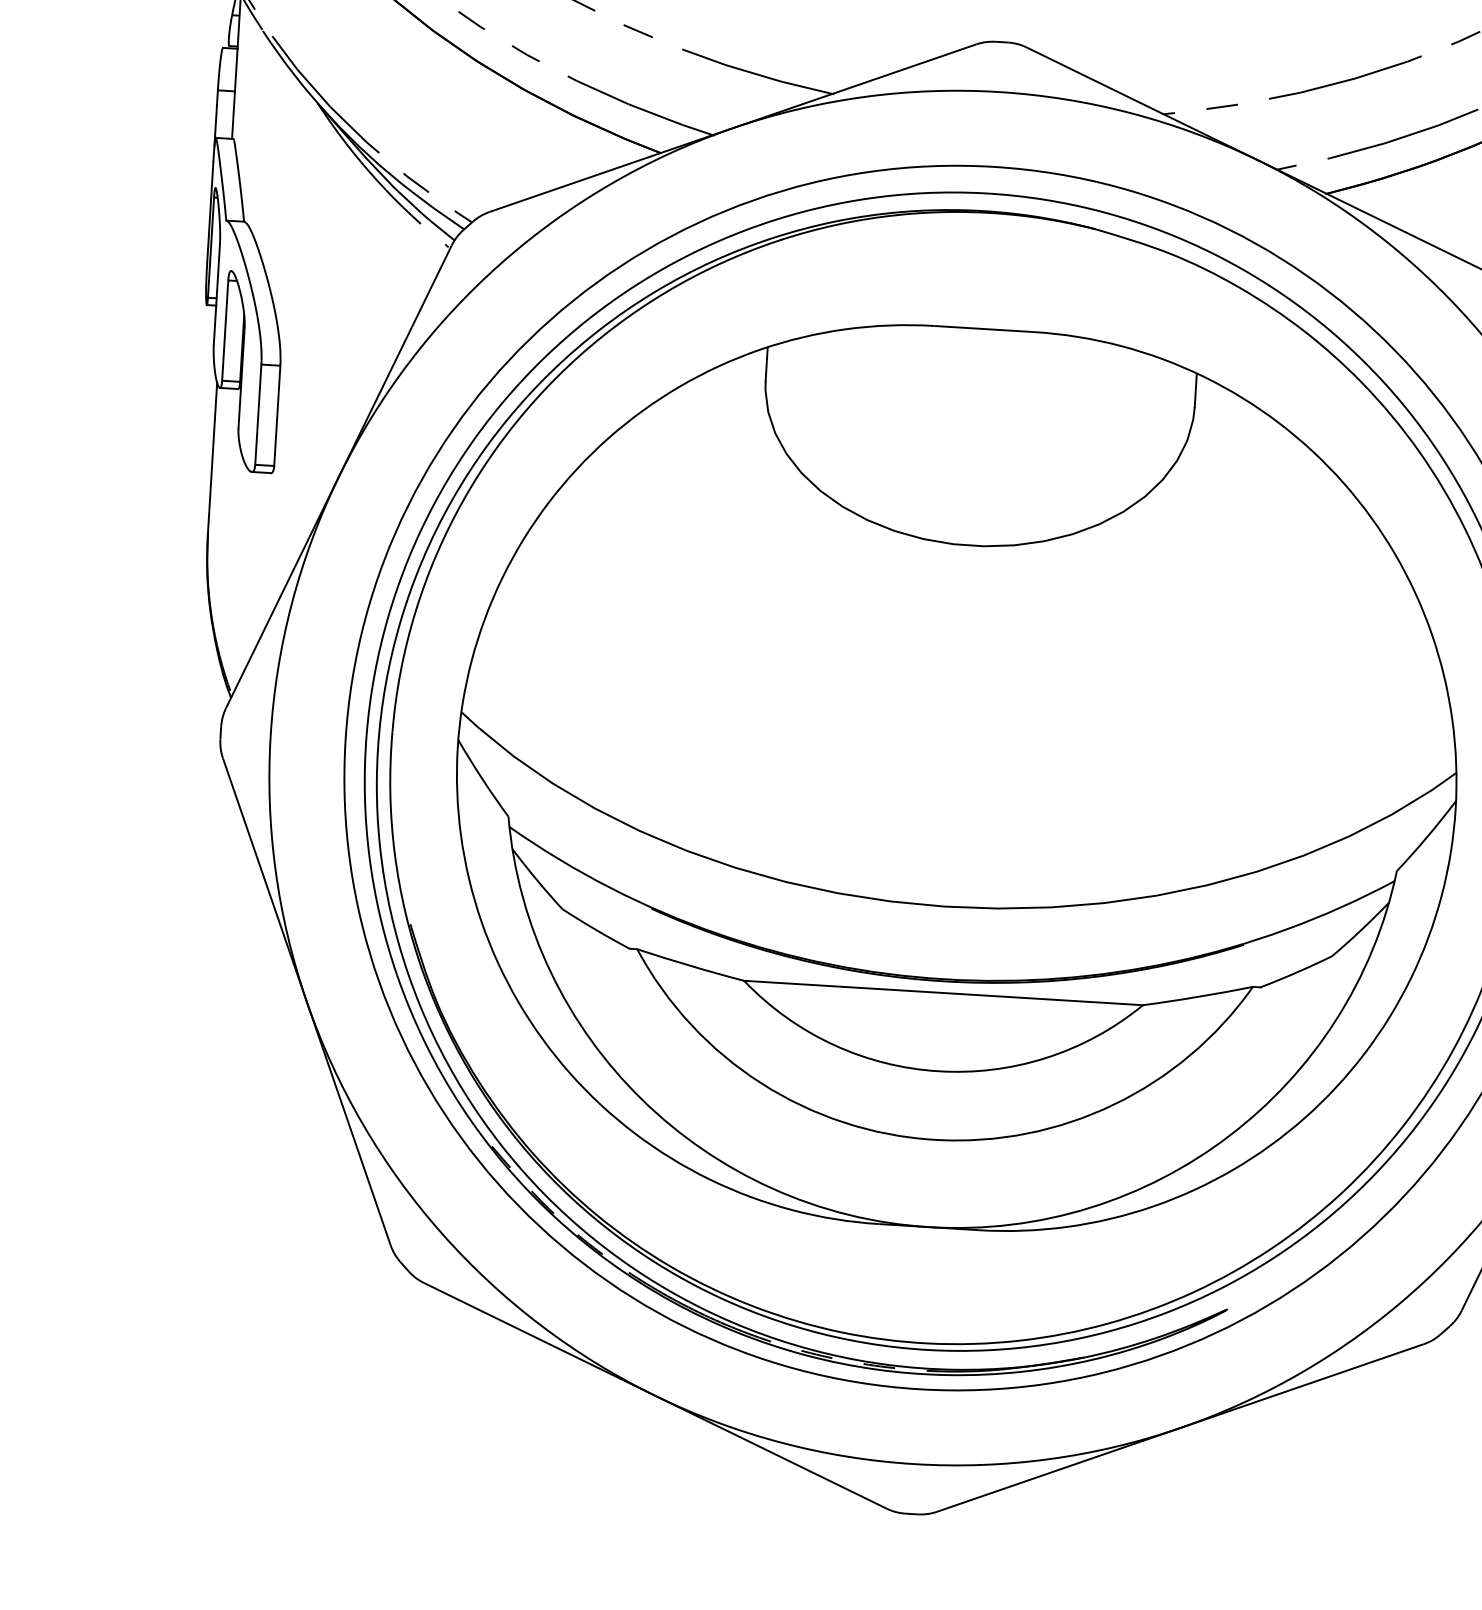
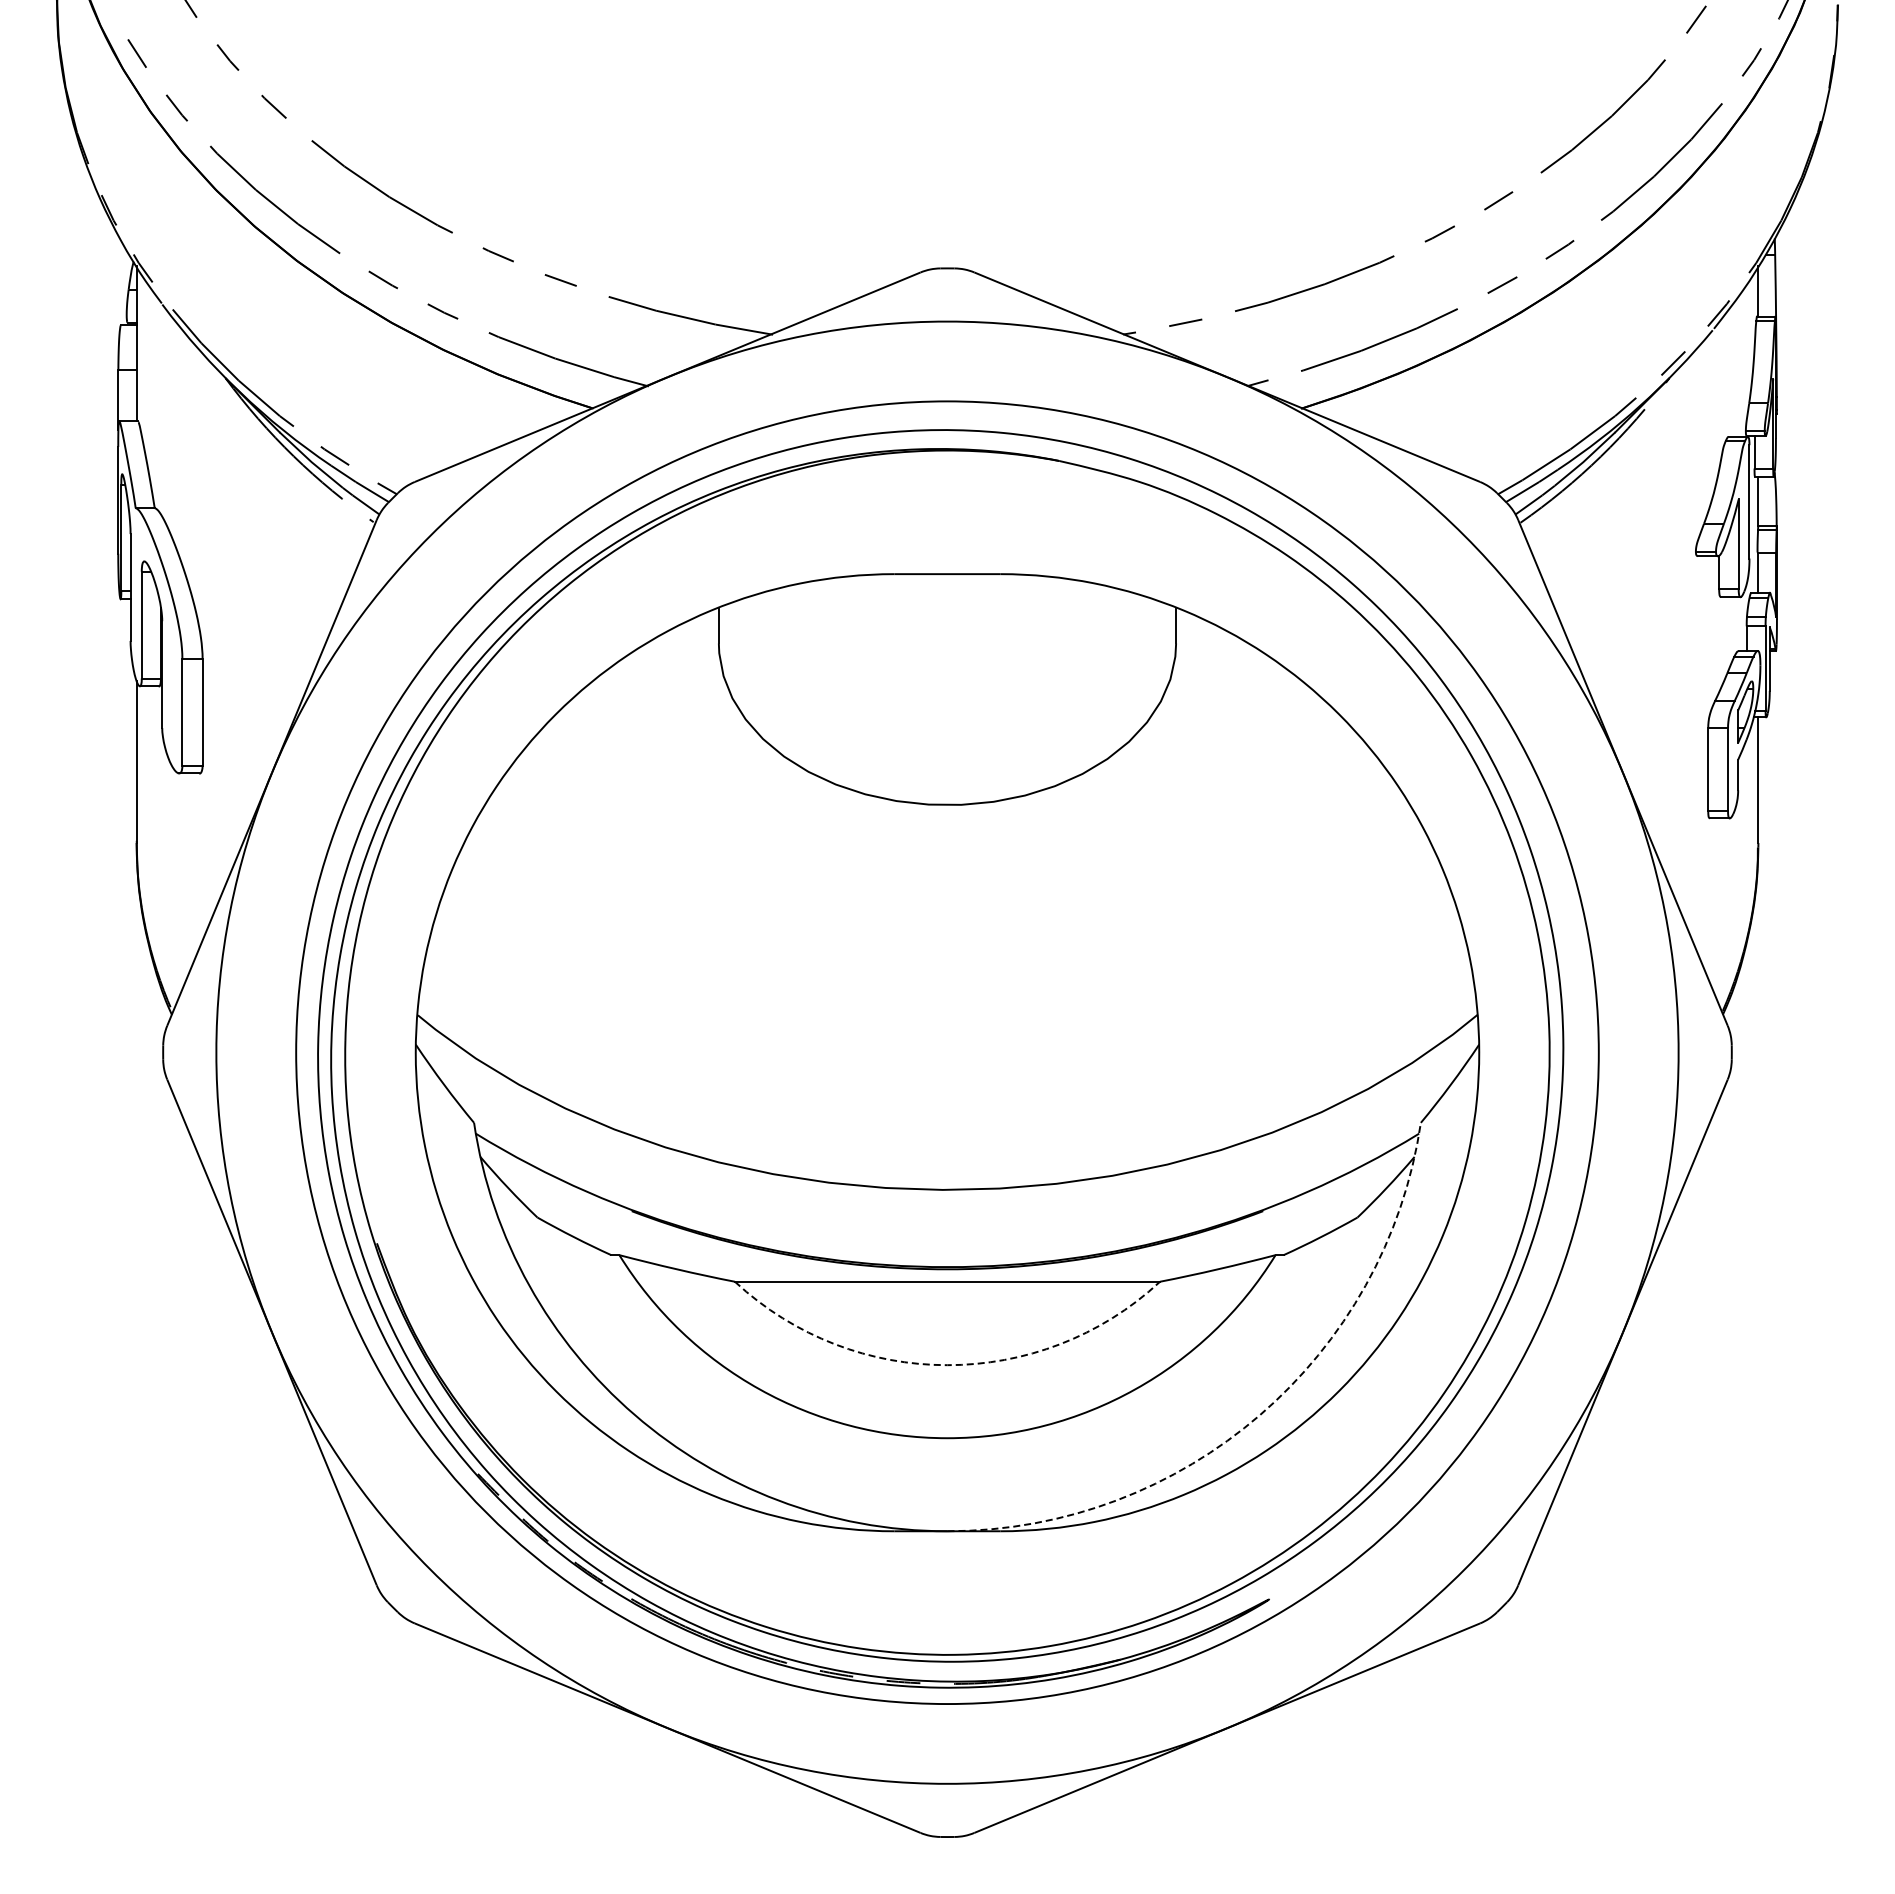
arc: (938, 1071) -> (947, 1365), solid -> dashed
arc: (1229, 1136) -> (1260, 1415), solid -> dashed

